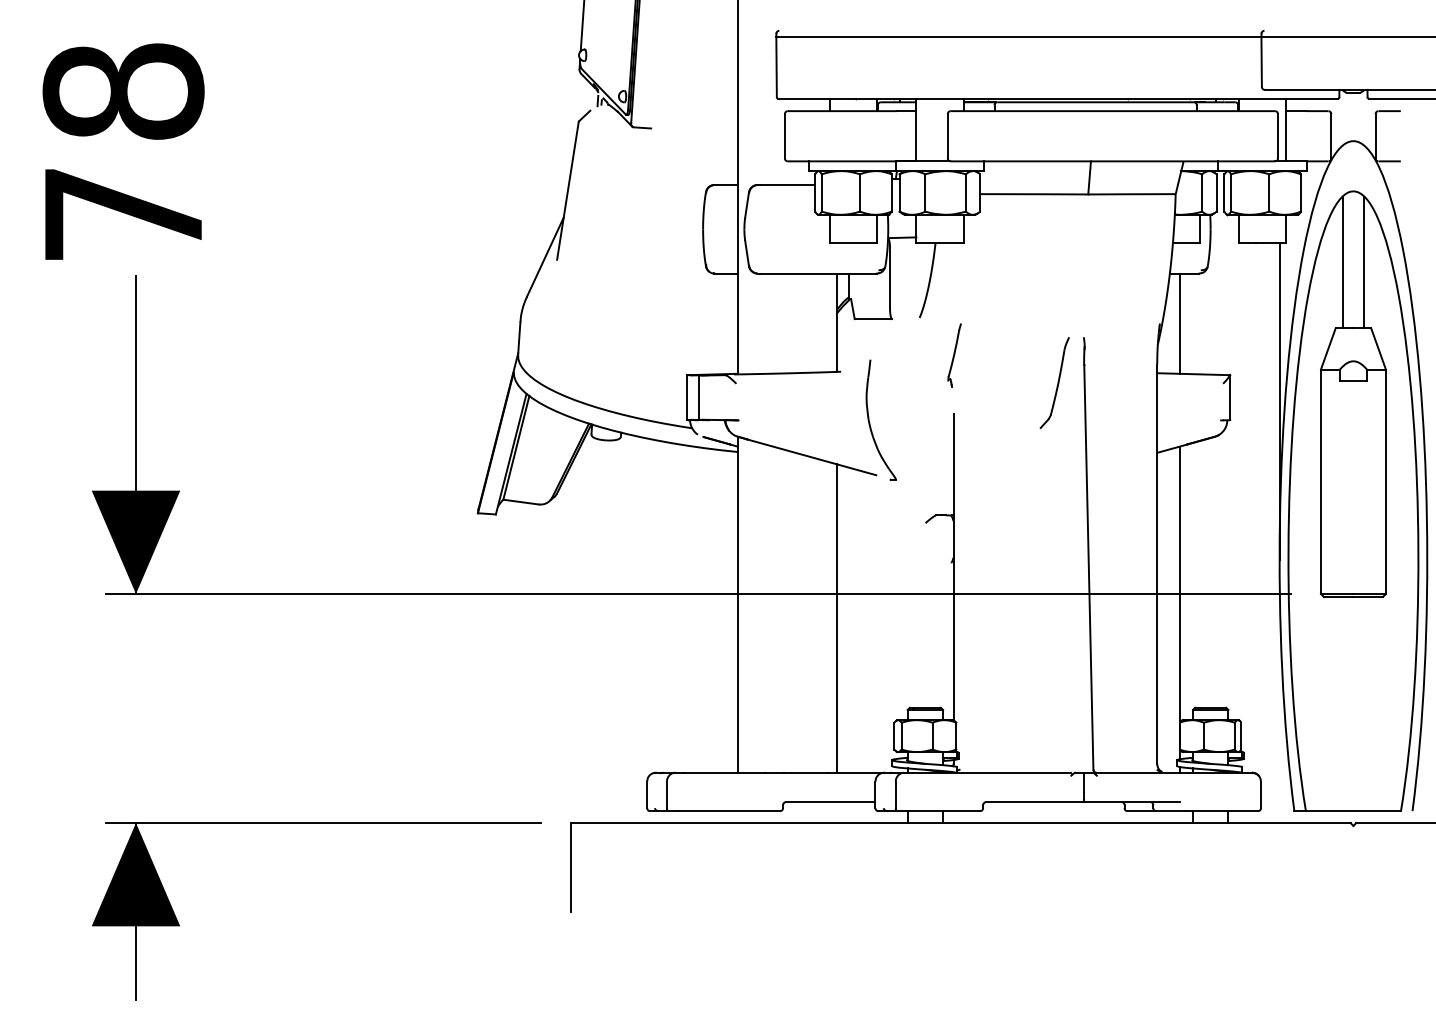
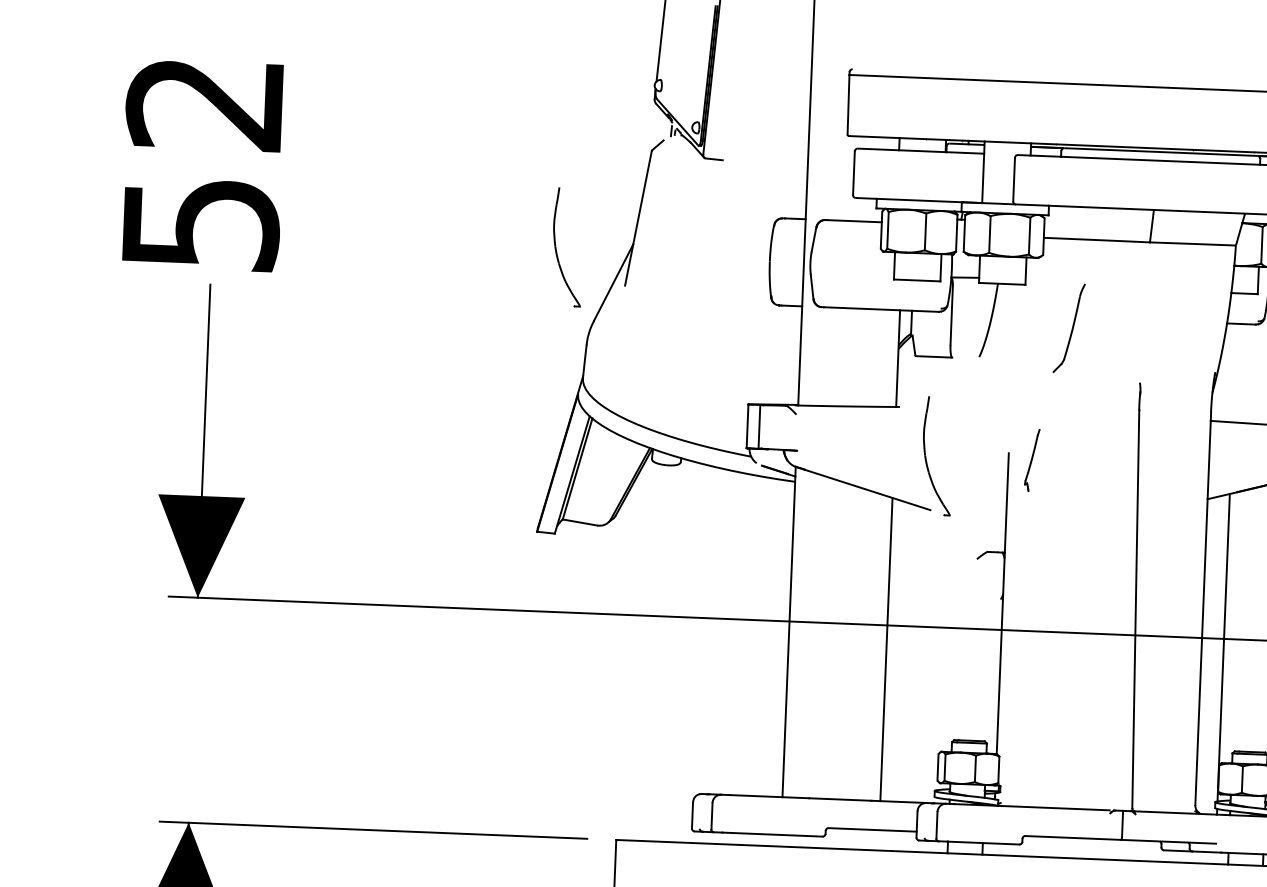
text: (123, 151) -> (202, 162), 78 -> 52
part: (486, 225) -> (557, 249), added
line: (1179, 323) -> (1234, 372), removed
part: (954, 355) -> (1032, 460), moved
part: (1054, 383) -> (1068, 328), moved

